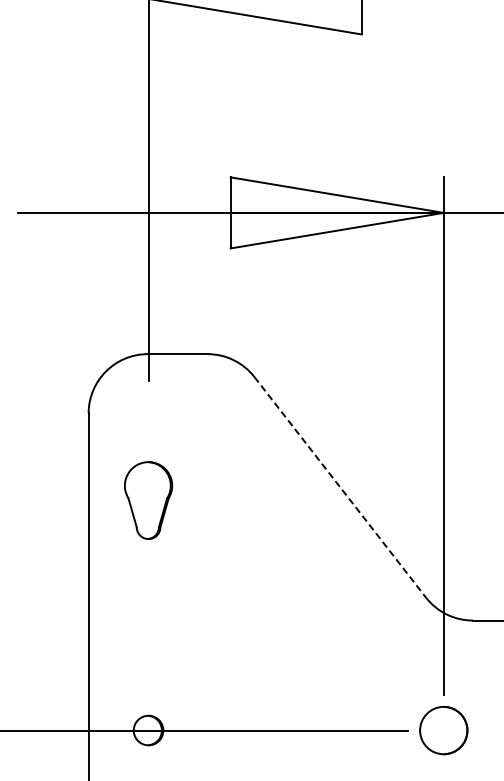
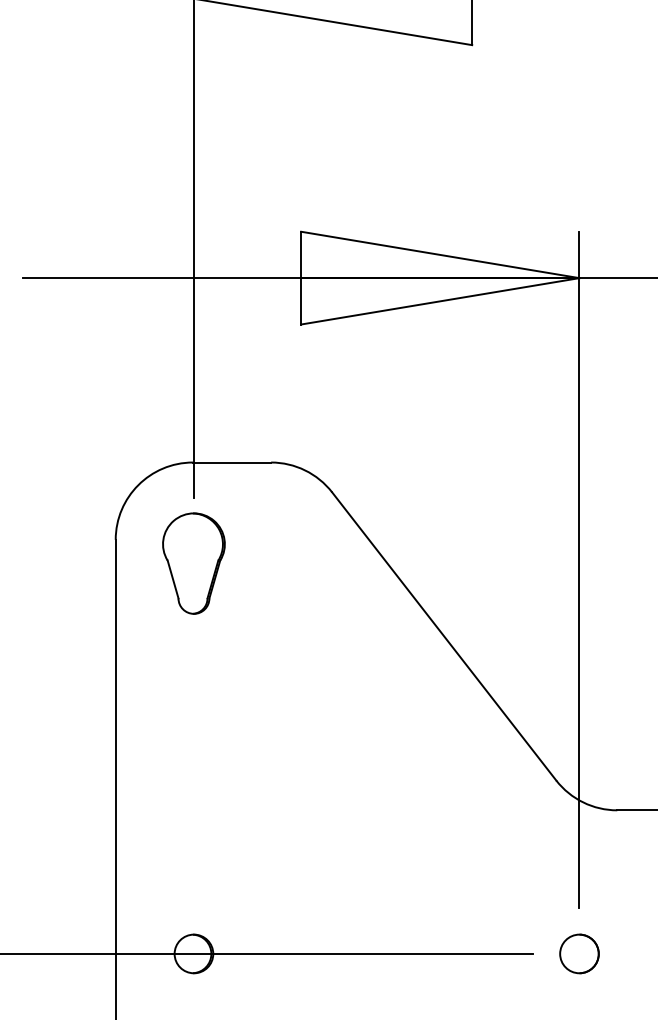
line: (340, 487) -> (444, 636), dashed -> solid
part: (148, 500) -> (193, 563), moved
part: (443, 730) -> (579, 953), size x0.62

